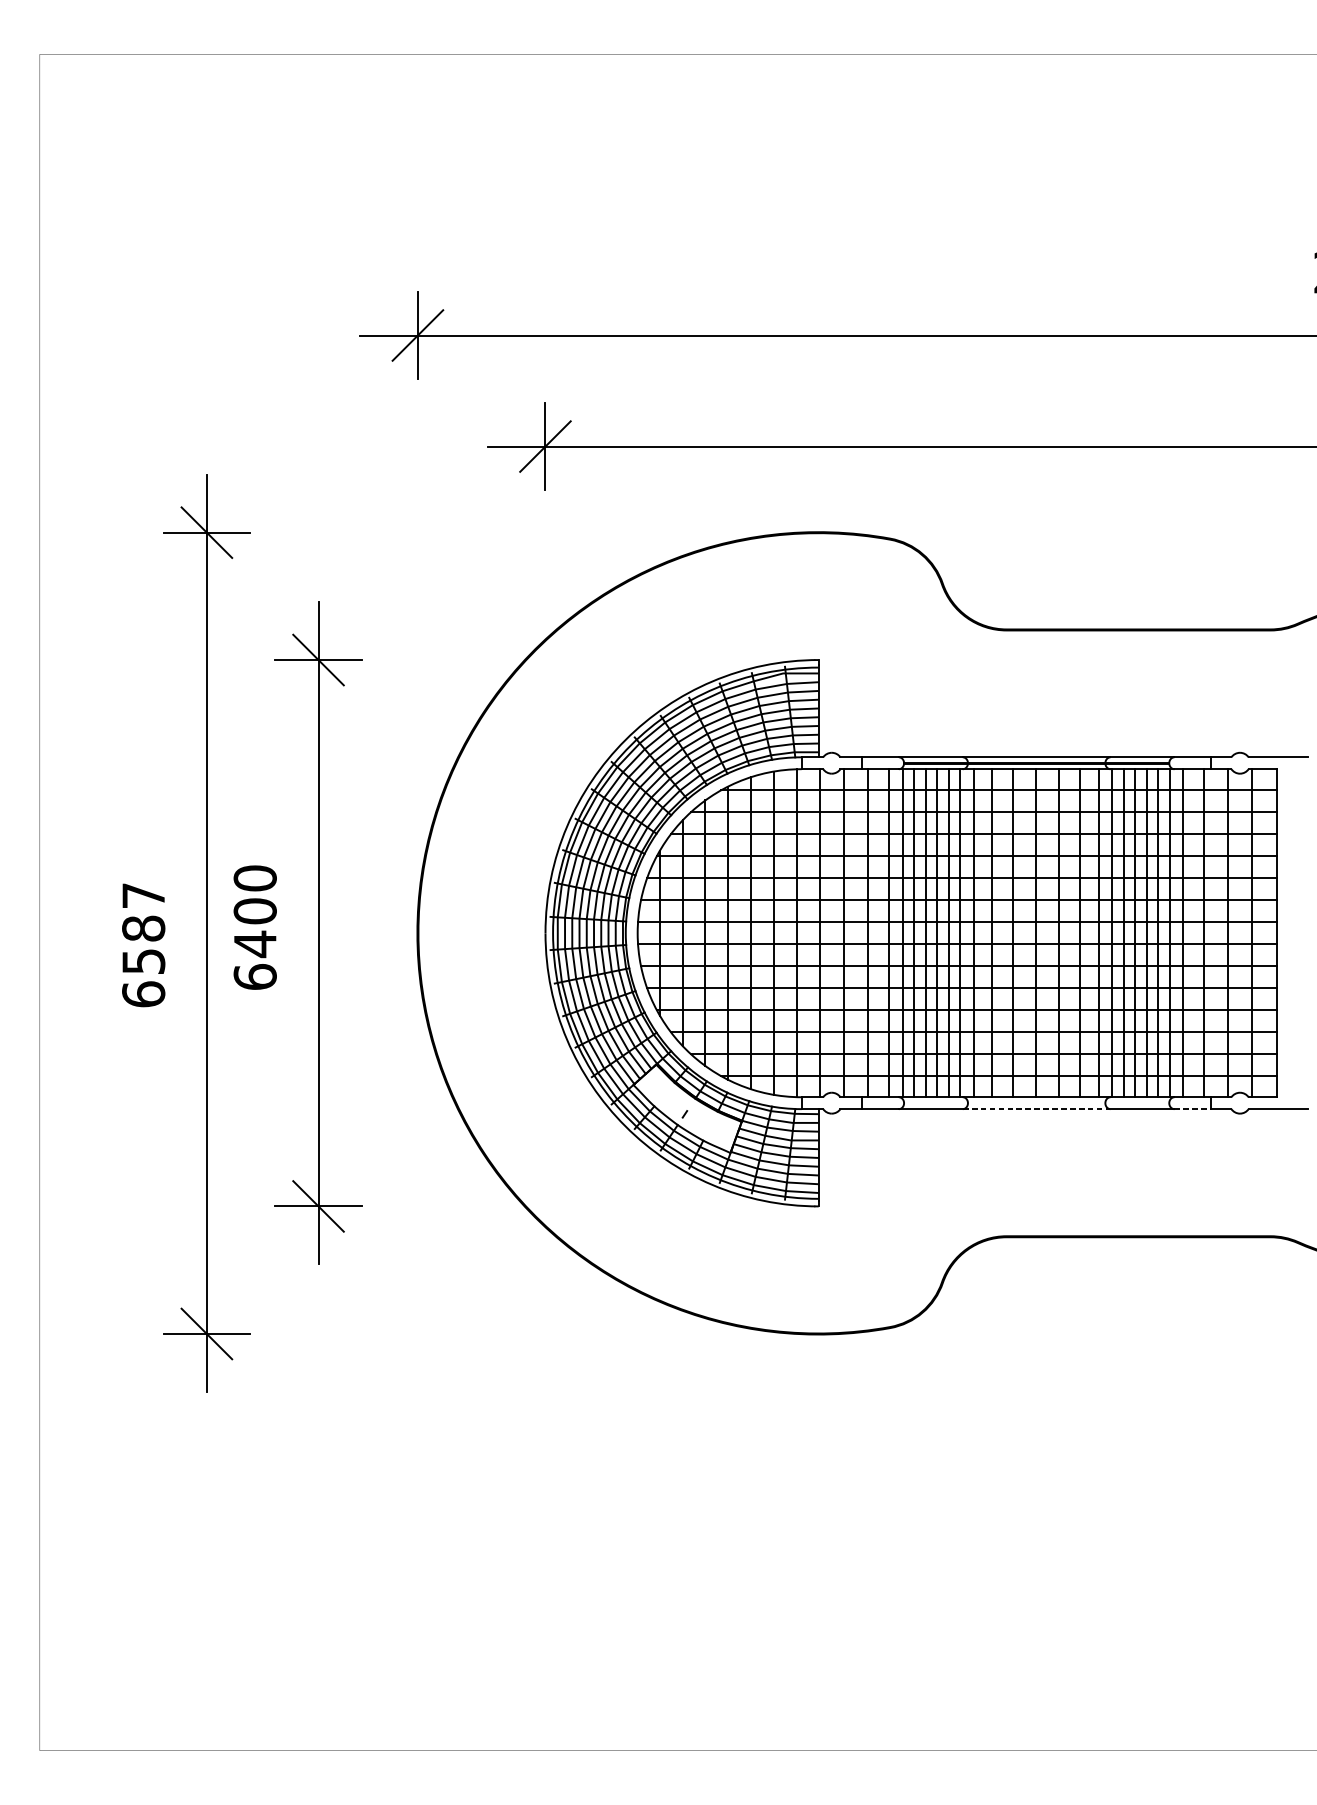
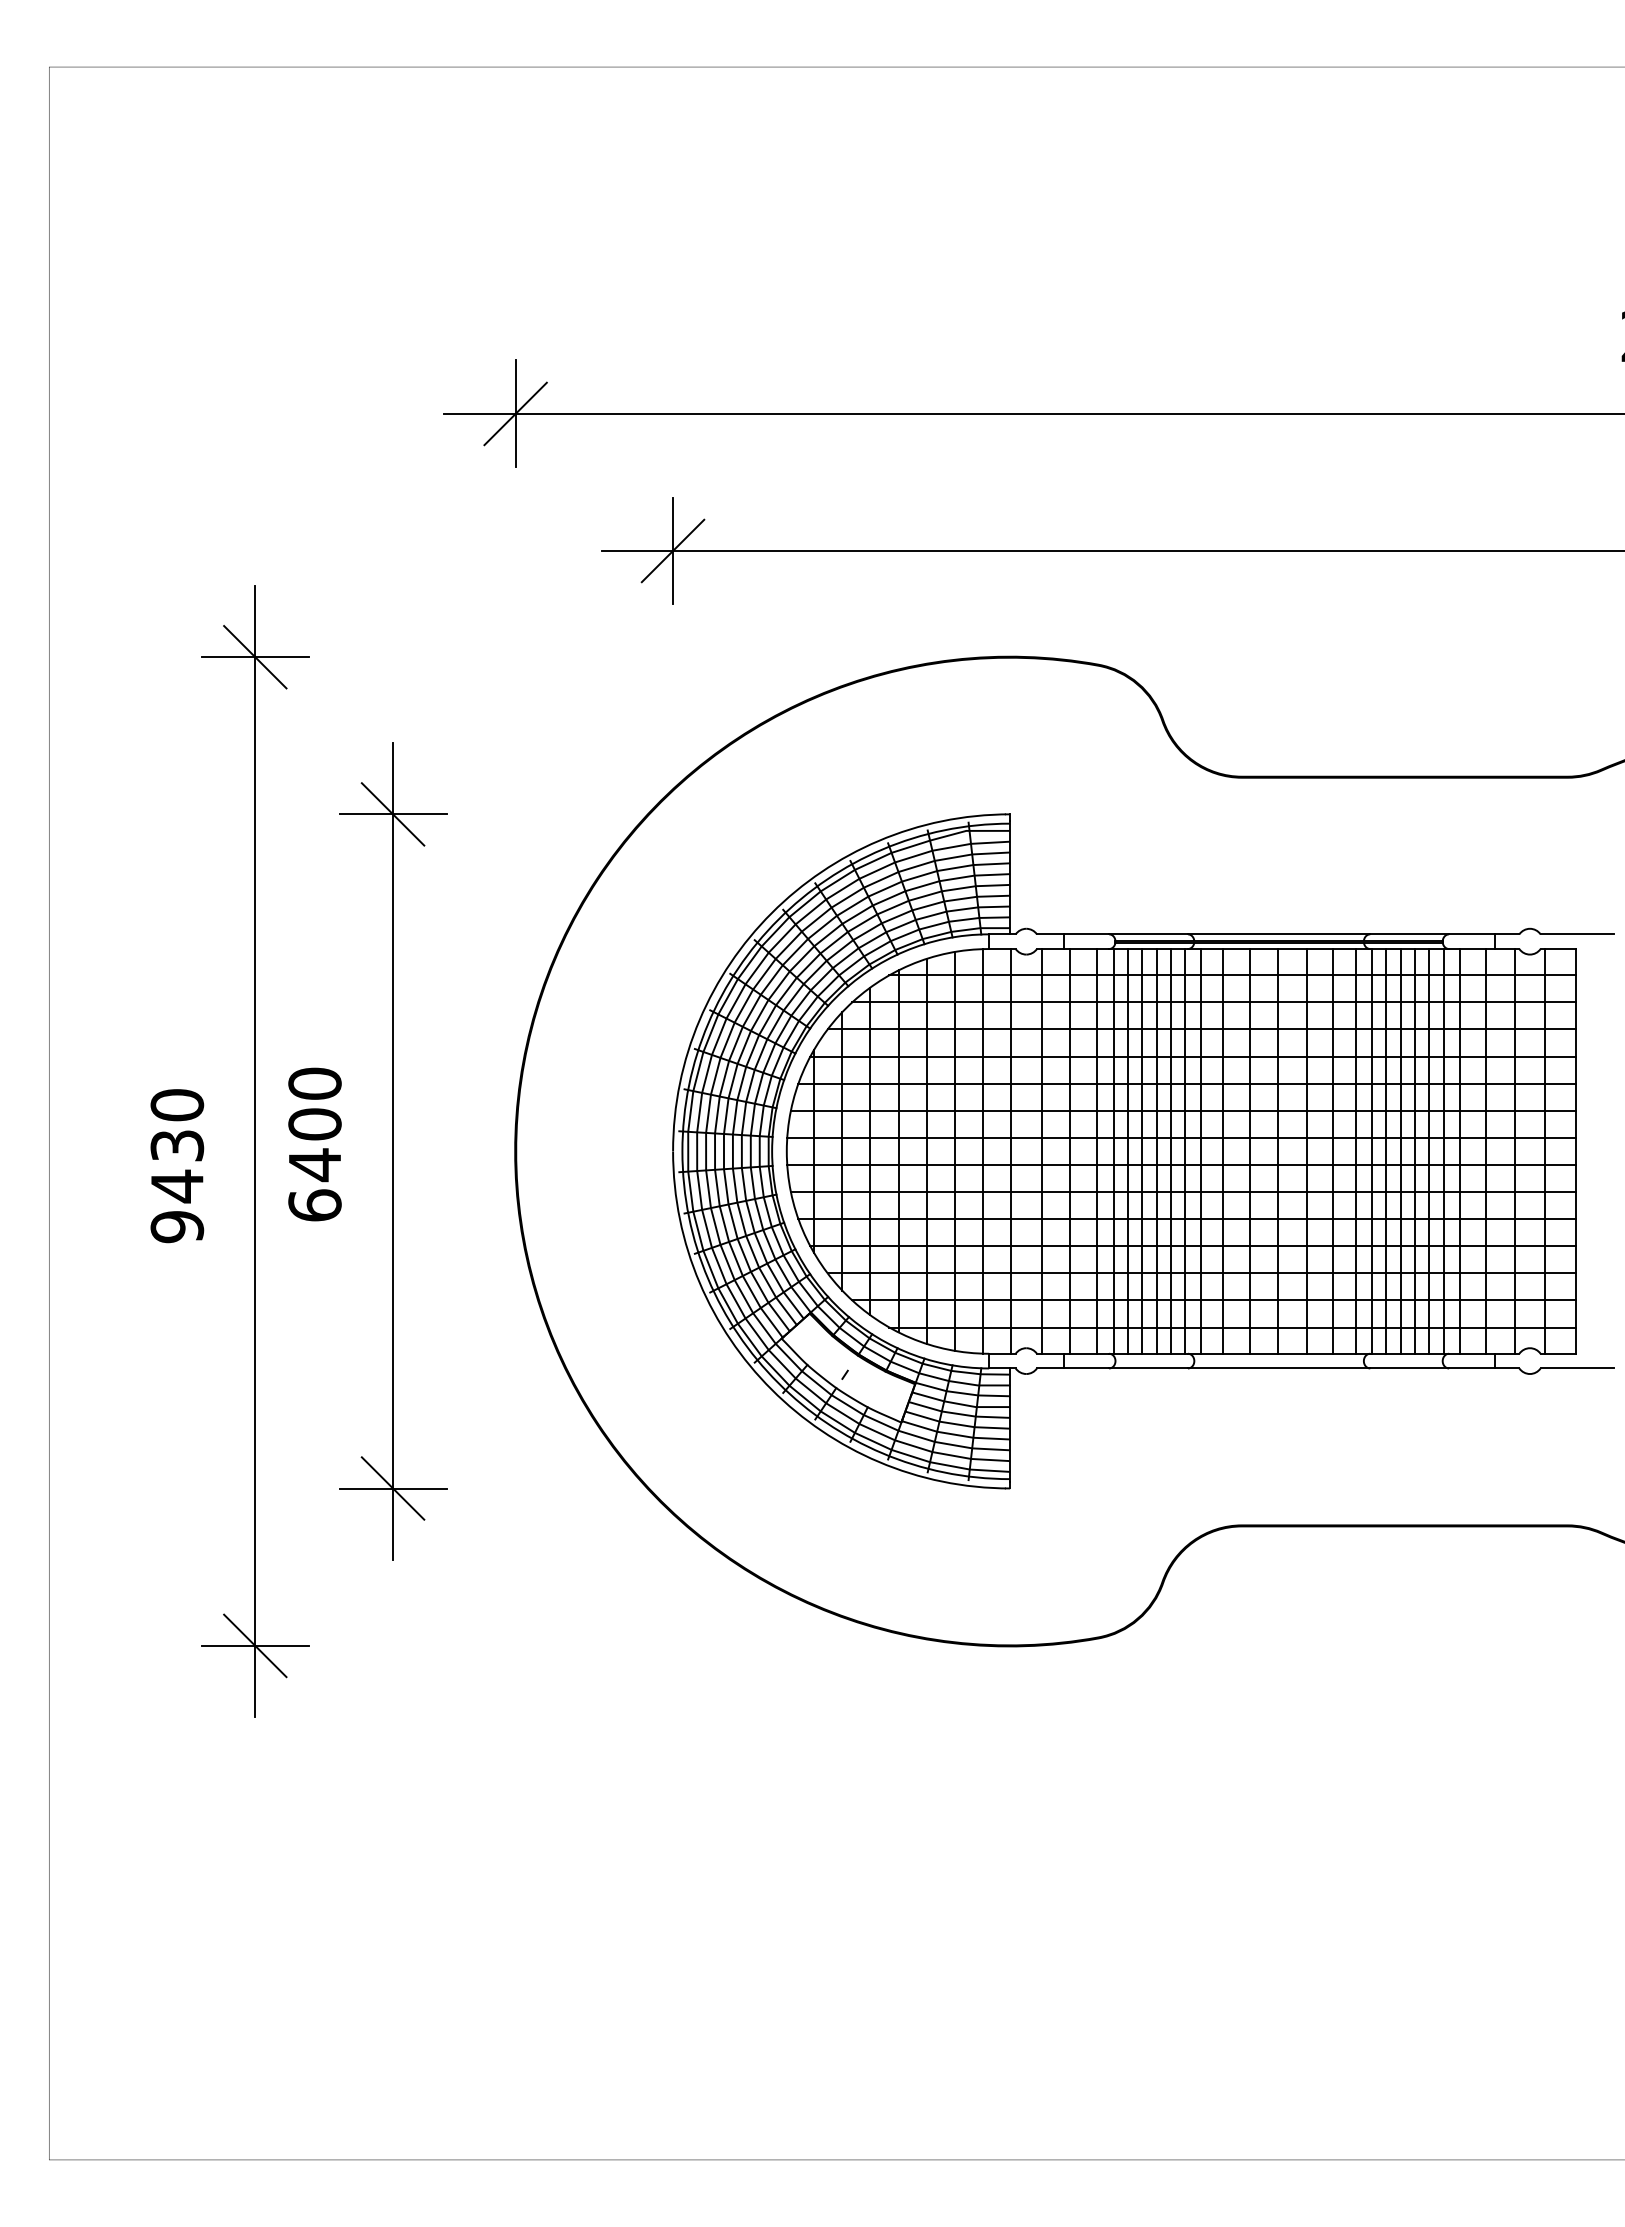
text: (143, 945) -> (177, 1166), 6587 -> 9430
line: (1037, 1109) -> (1279, 1368), dashed -> solid
line: (1192, 1109) -> (1471, 1368), dashed -> solid

